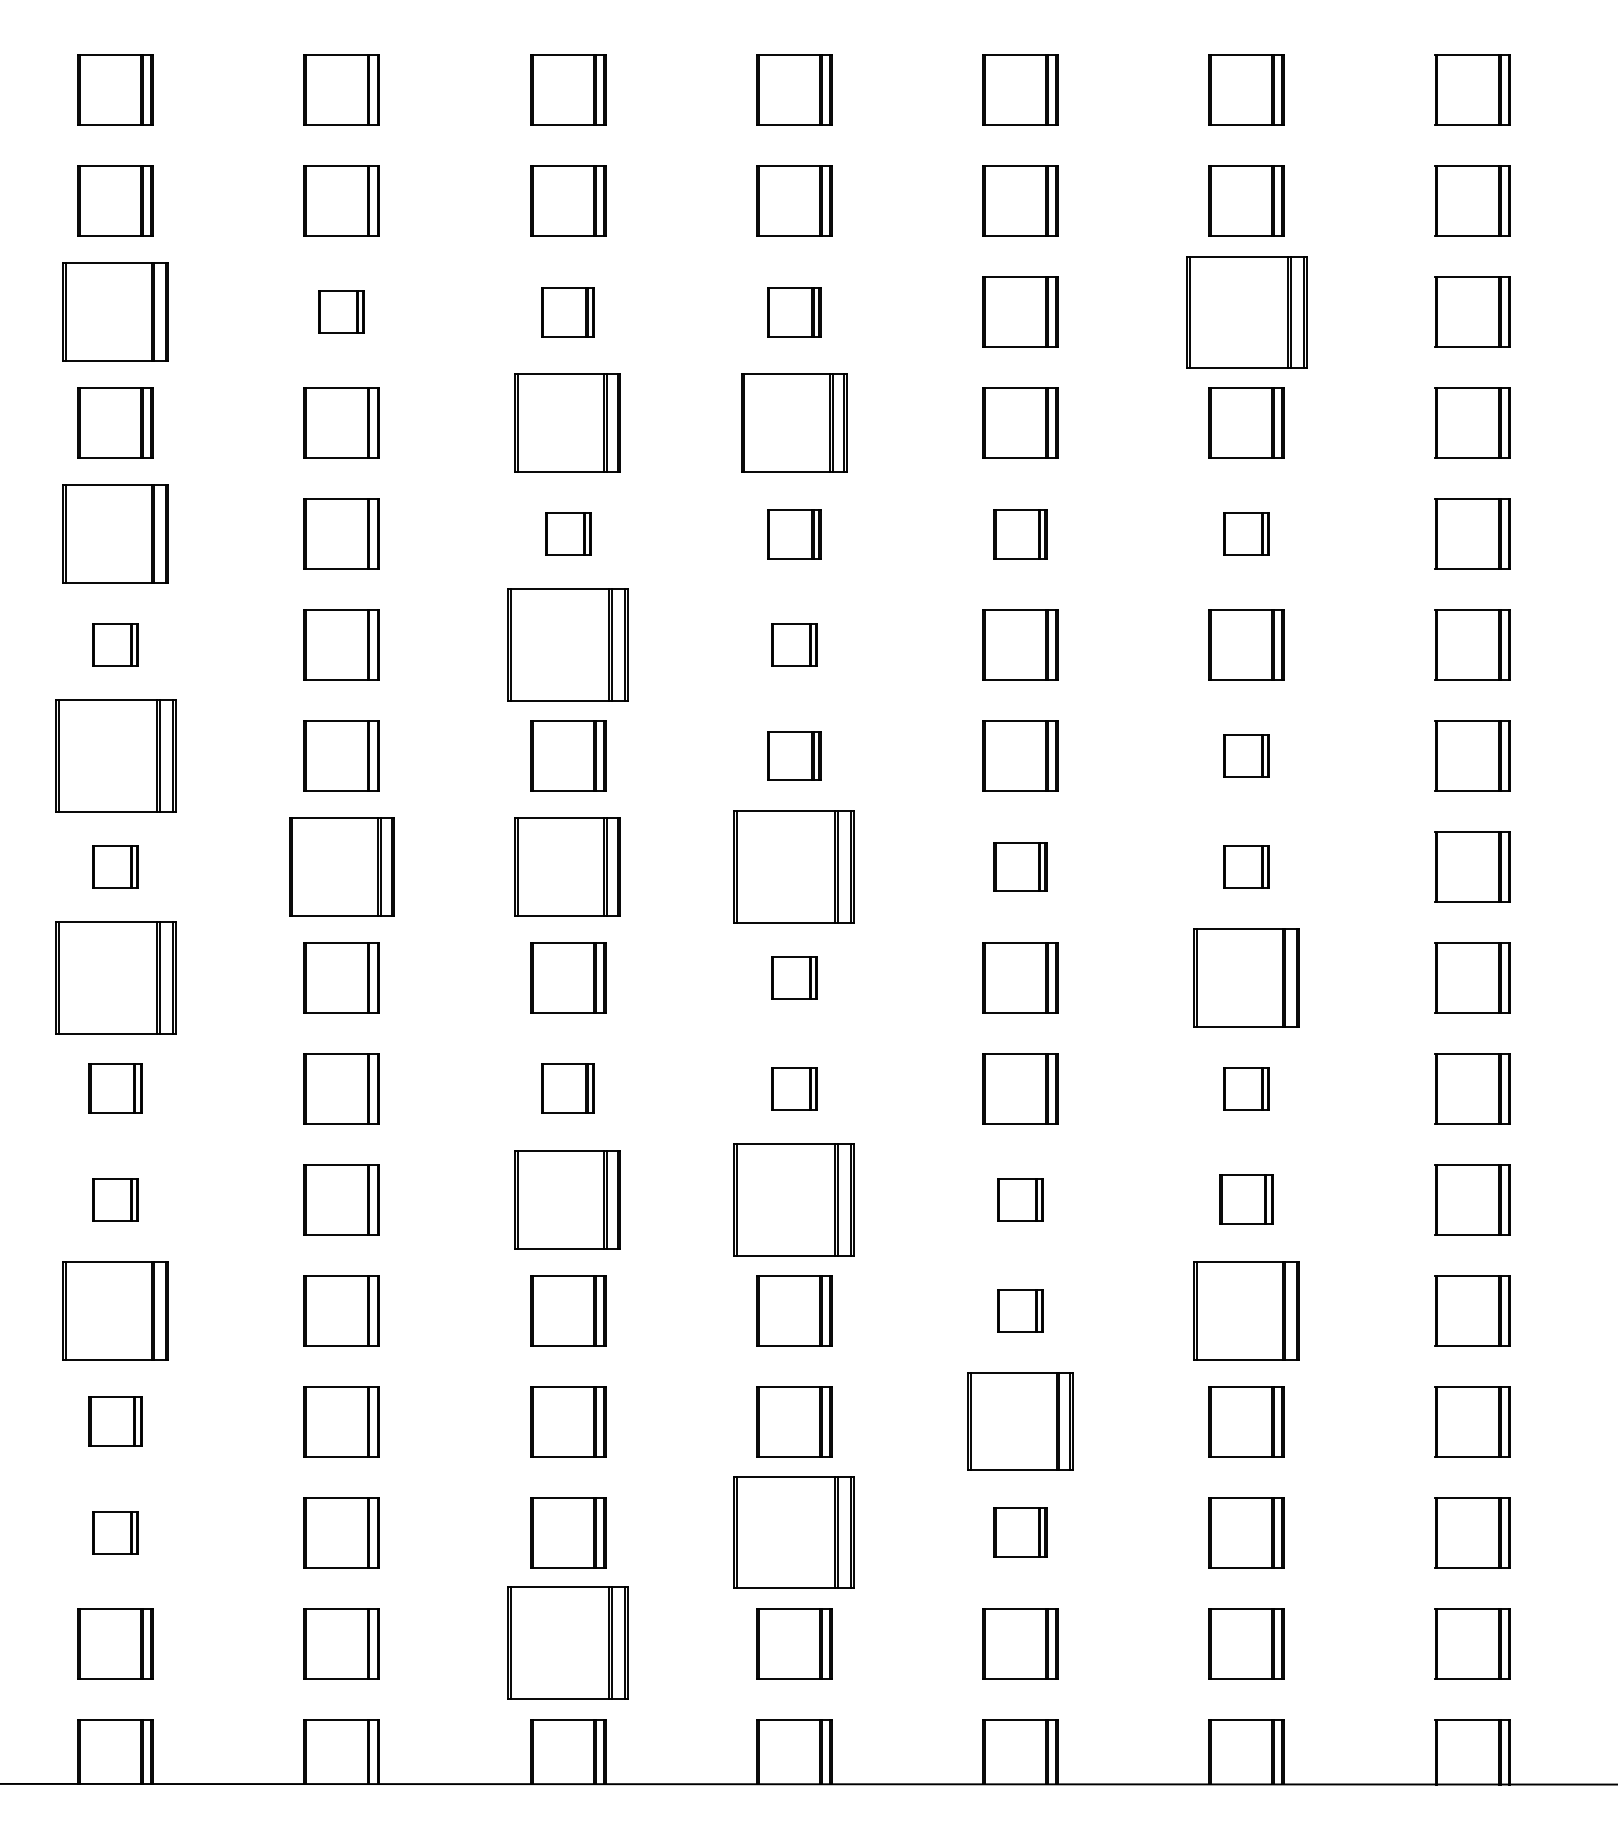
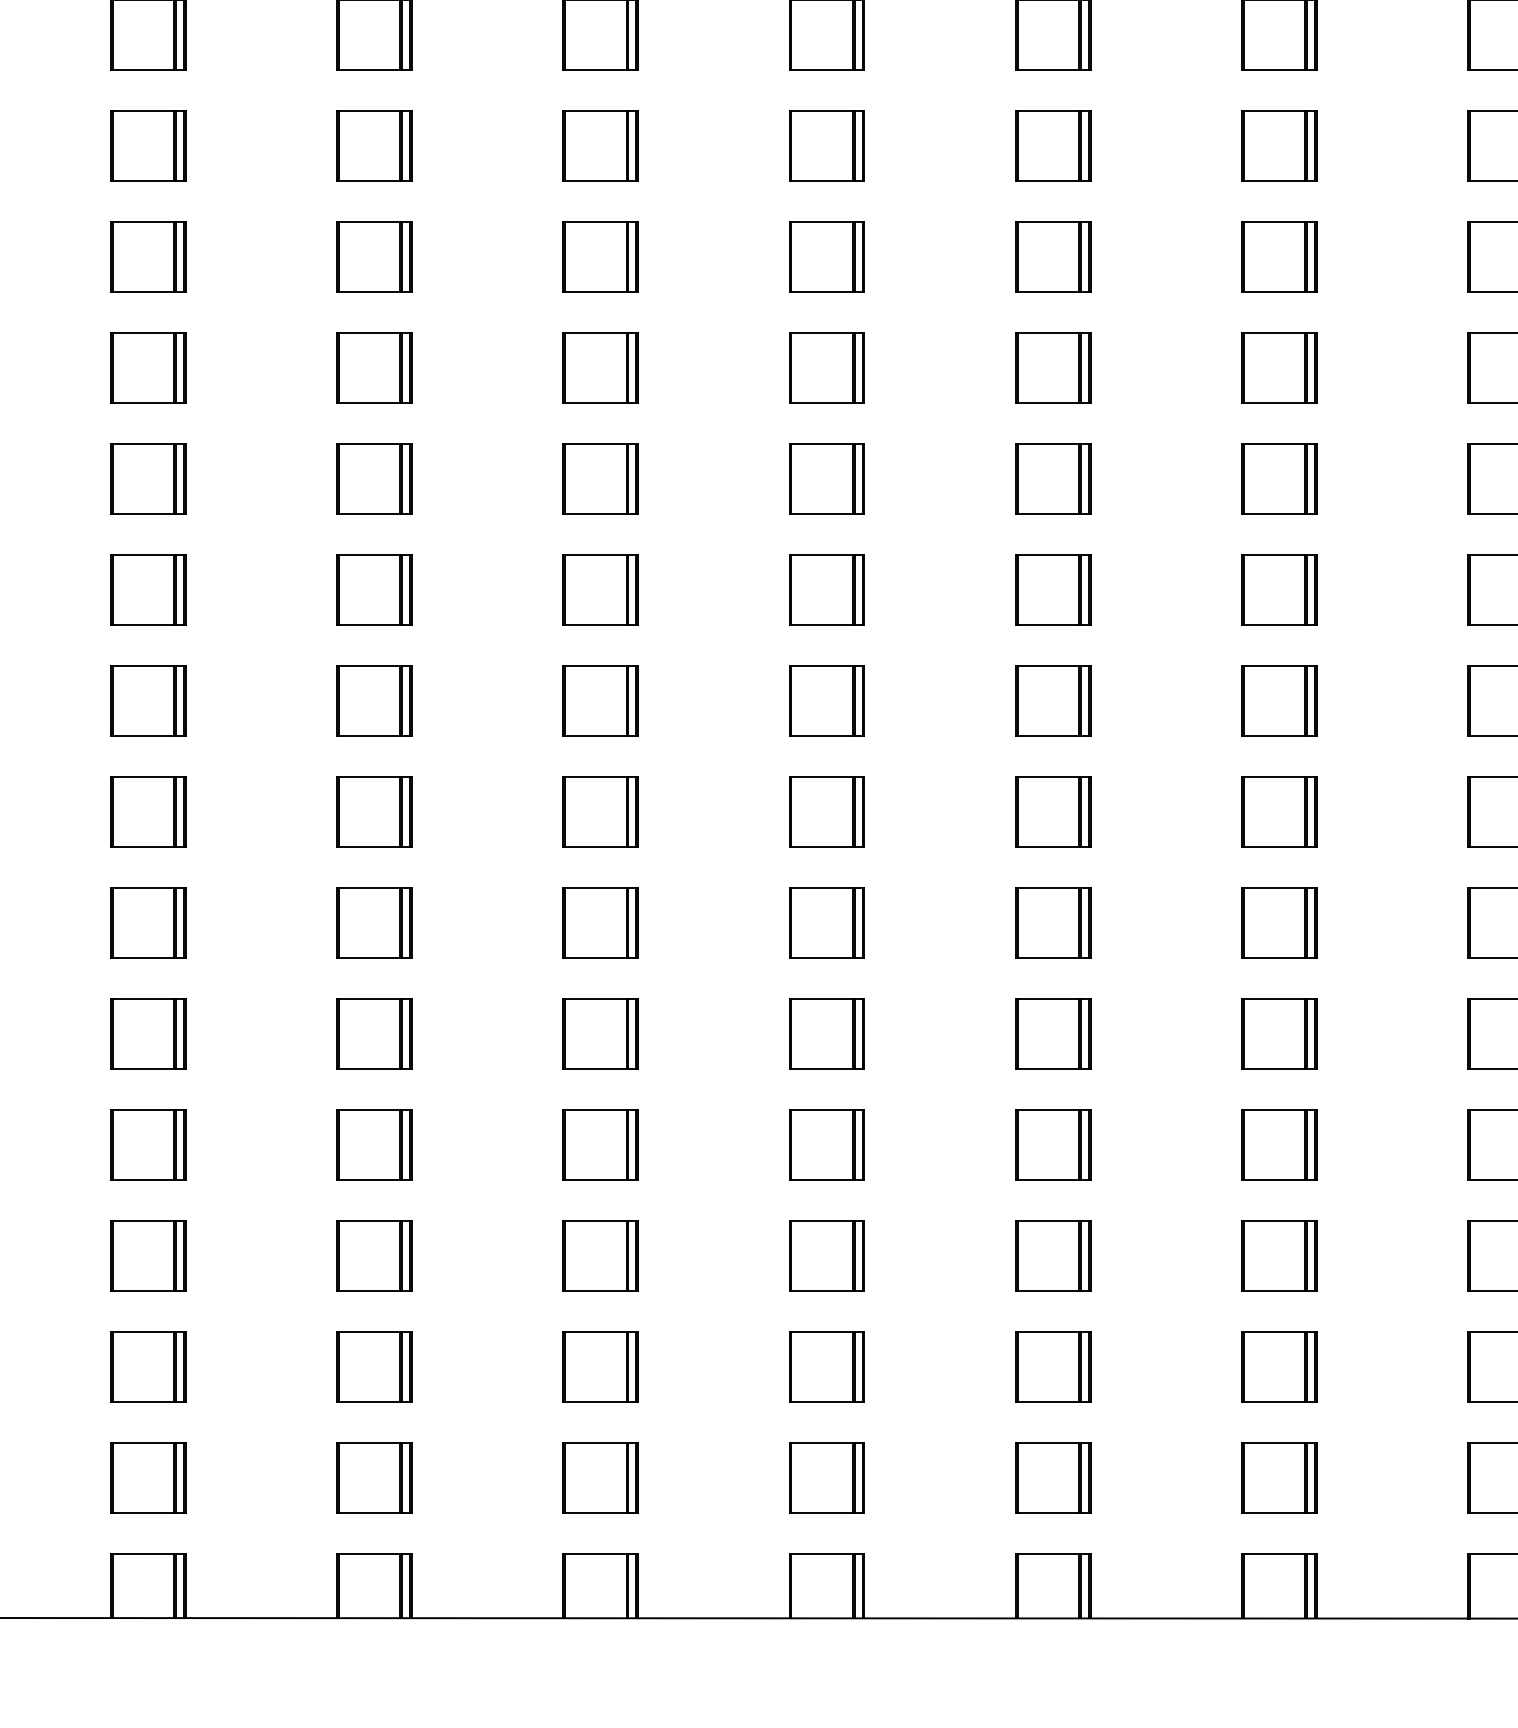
part: (115, 311) -> (148, 145), size x0.71
part: (341, 311) -> (374, 145), size x1.67
part: (568, 311) -> (601, 145), size x1.43
part: (794, 311) -> (827, 145), size x1.43
part: (1246, 311) -> (1279, 145), size x0.62
part: (568, 422) -> (601, 256), size x0.71
part: (794, 422) -> (827, 256), size x0.71
part: (115, 533) -> (148, 367), size x0.71
part: (568, 533) -> (601, 367), size x1.67
part: (794, 533) -> (827, 367), size x1.43
part: (1020, 533) -> (1053, 367), size x1.43
part: (1246, 533) -> (1279, 367), size x1.67
part: (115, 644) -> (148, 478), size x1.67
part: (568, 644) -> (601, 478), size x0.62
part: (794, 644) -> (827, 478), size x1.67
part: (115, 755) -> (148, 589), size x0.62
part: (794, 755) -> (827, 589), size x1.43
part: (1246, 755) -> (1279, 589), size x1.67
part: (115, 866) -> (148, 700), size x1.67
part: (341, 866) -> (374, 700), size x0.71
part: (568, 866) -> (601, 700), size x0.71
part: (794, 866) -> (827, 700), size x0.62
part: (1020, 866) -> (1053, 700), size x1.43
part: (1246, 866) -> (1279, 700), size x1.67
part: (115, 977) -> (148, 811), size x0.62
part: (794, 977) -> (827, 811), size x1.67
part: (1246, 977) -> (1279, 811), size x0.71
part: (115, 1088) -> (148, 922), size x1.43
part: (568, 1088) -> (601, 922), size x1.43
part: (794, 1088) -> (827, 922), size x1.67
part: (1246, 1088) -> (1279, 922), size x1.67
part: (115, 1199) -> (148, 1033), size x1.67
part: (568, 1199) -> (601, 1033), size x0.71
part: (794, 1199) -> (827, 1033), size x0.62
part: (1020, 1199) -> (1053, 1033), size x1.67
part: (1246, 1199) -> (1279, 1033), size x1.43
part: (115, 1310) -> (148, 1144), size x0.71
part: (1020, 1310) -> (1053, 1144), size x1.67
part: (1246, 1310) -> (1279, 1144), size x0.71
part: (115, 1421) -> (148, 1255), size x1.43
part: (1020, 1421) -> (1053, 1255), size x0.71
part: (115, 1532) -> (148, 1366), size x1.67
part: (794, 1532) -> (827, 1366), size x0.62
part: (1020, 1532) -> (1053, 1366), size x1.43
part: (568, 1643) -> (601, 1477), size x0.62

